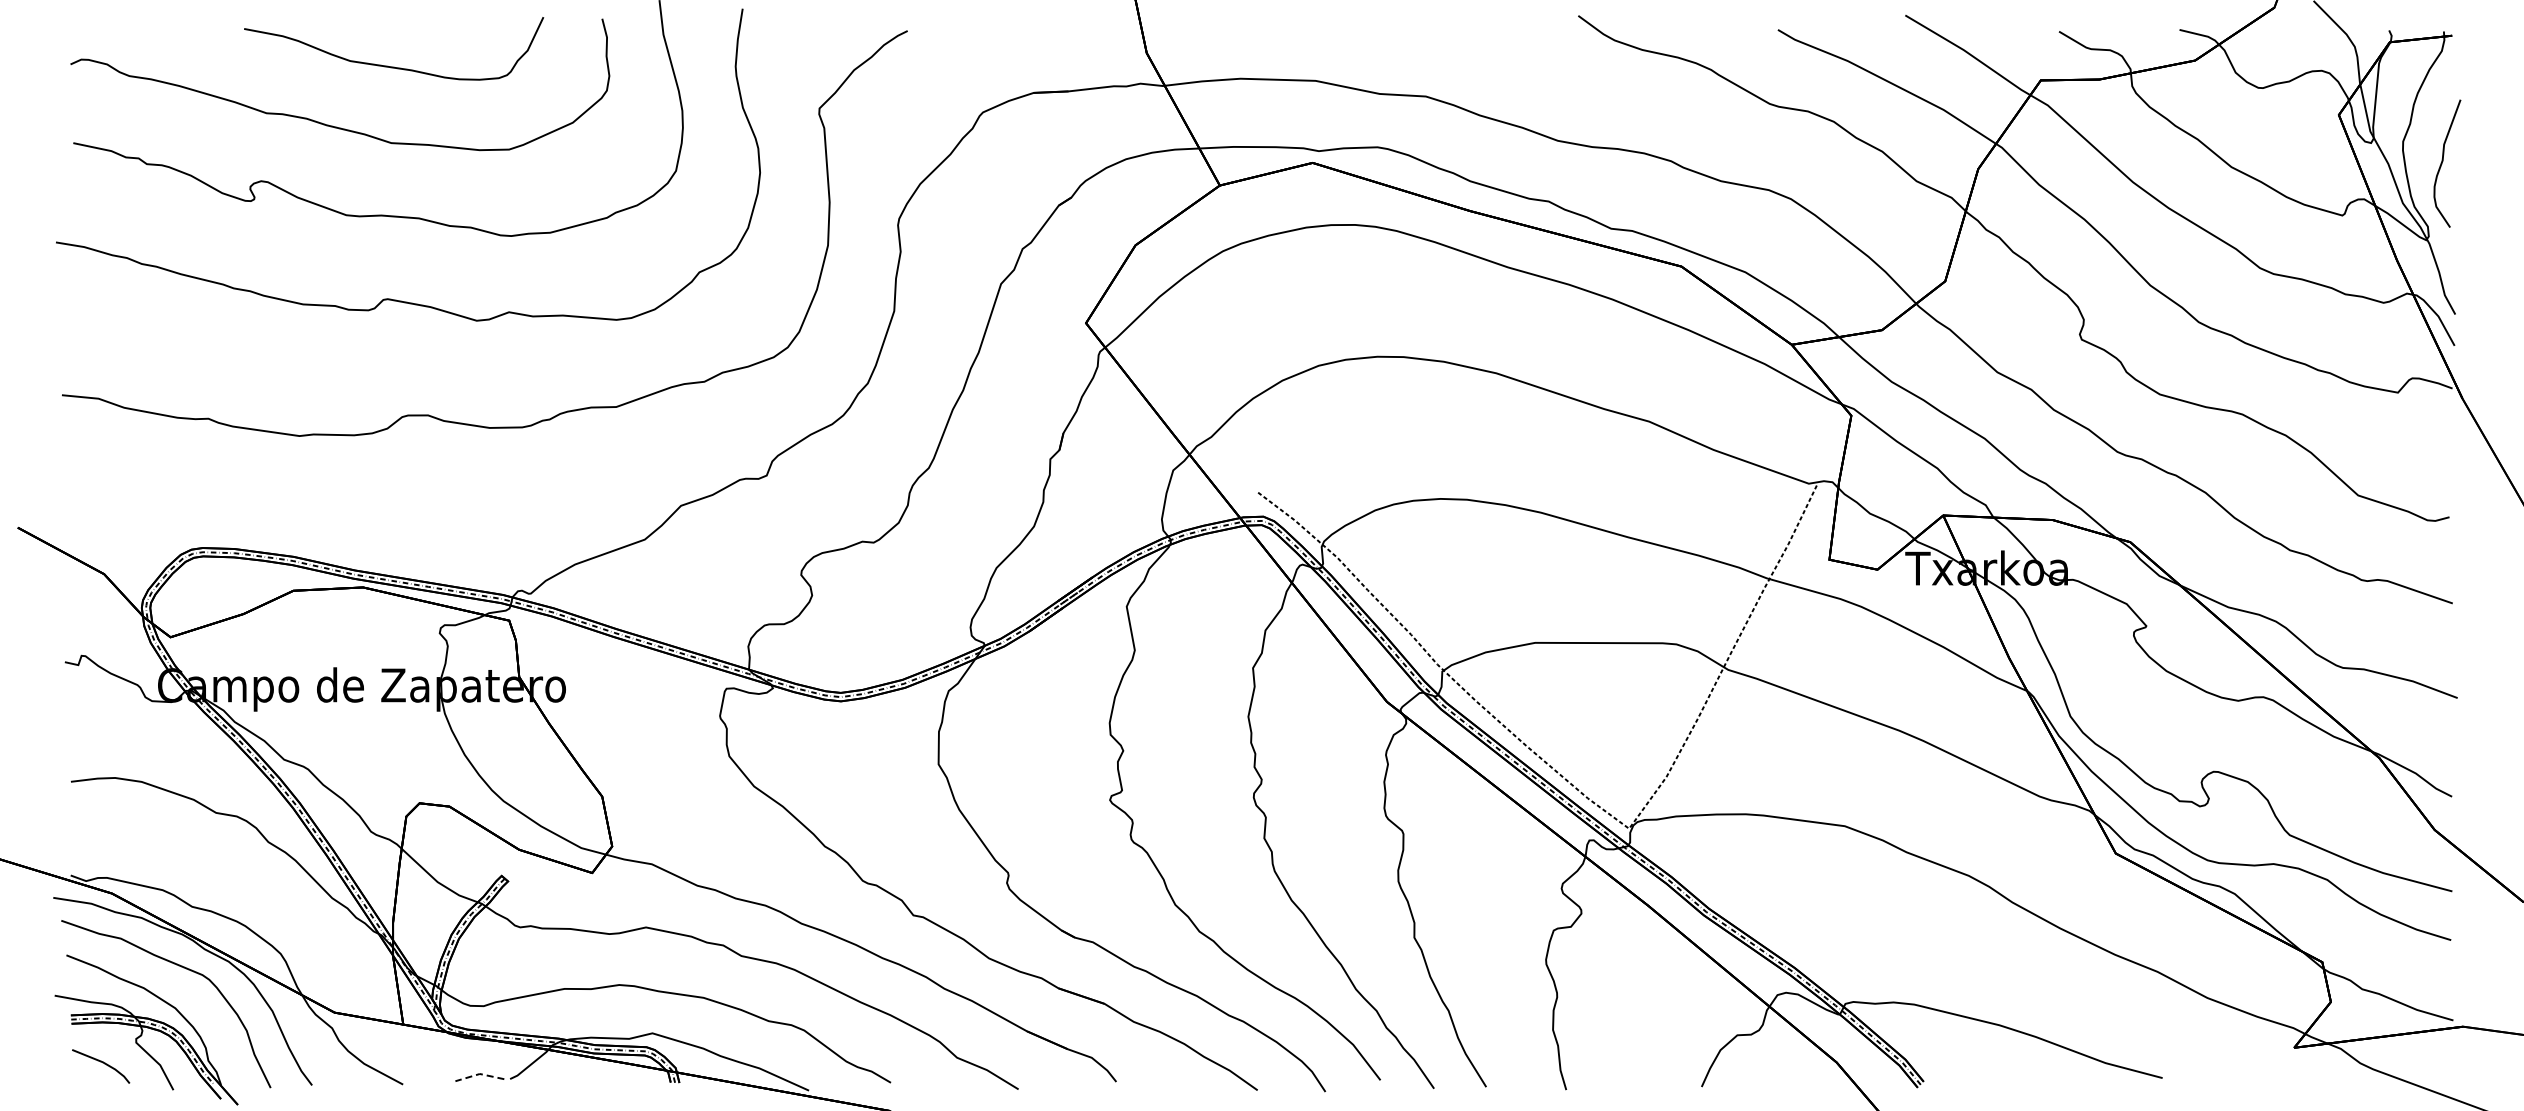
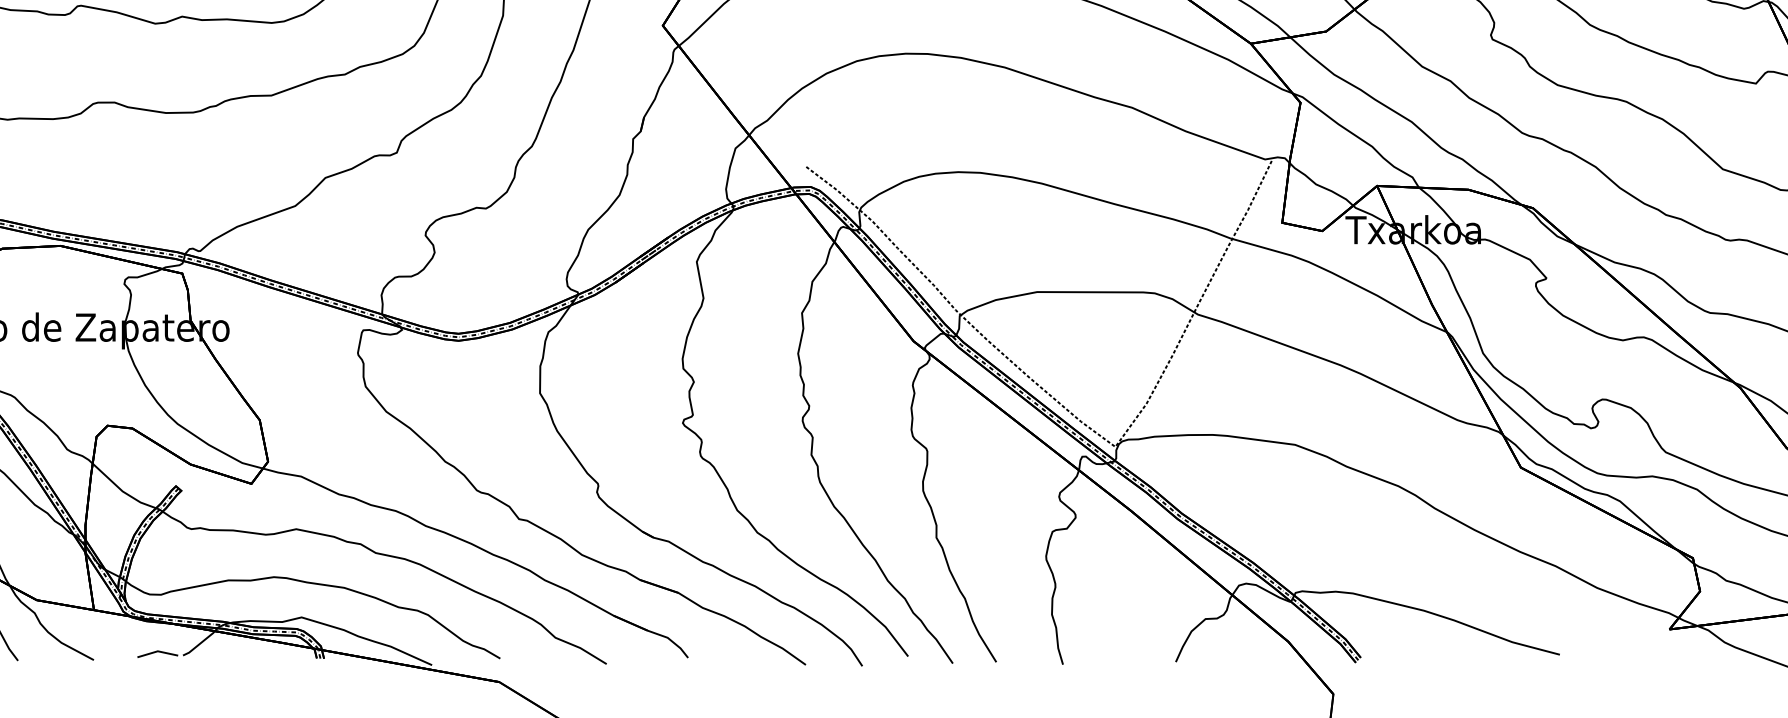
line: (479, 1073) -> (157, 650), dashed -> solid

